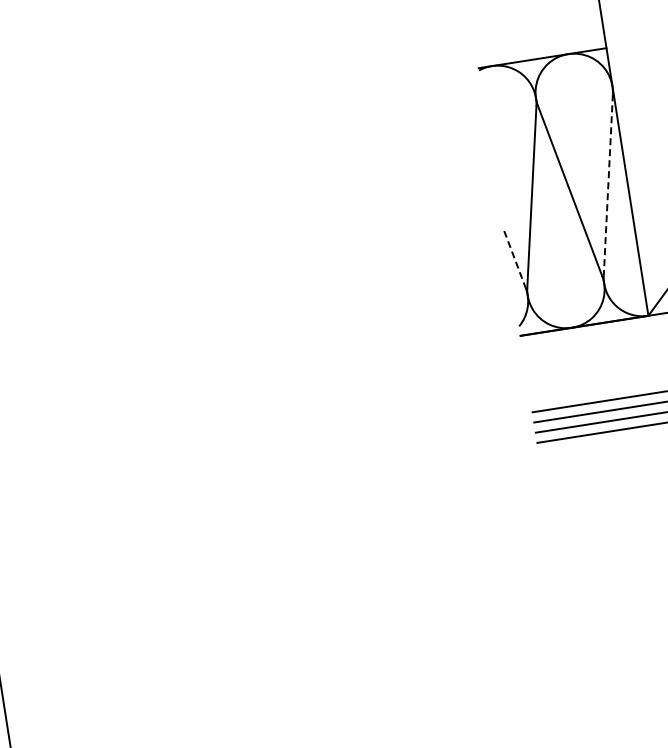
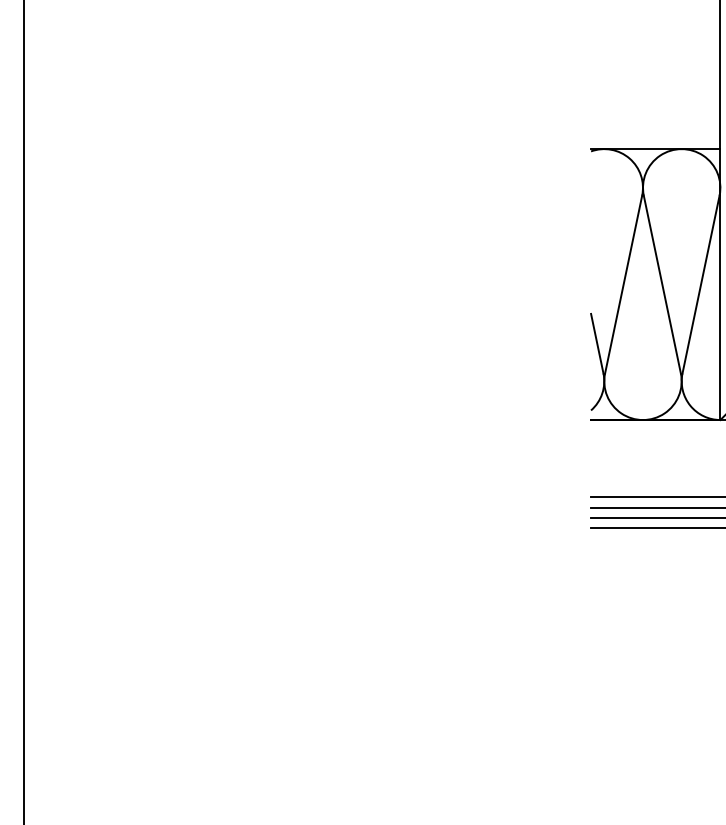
line: (608, 184) -> (701, 284), dashed -> solid
line: (515, 260) -> (597, 344), dashed -> solid

